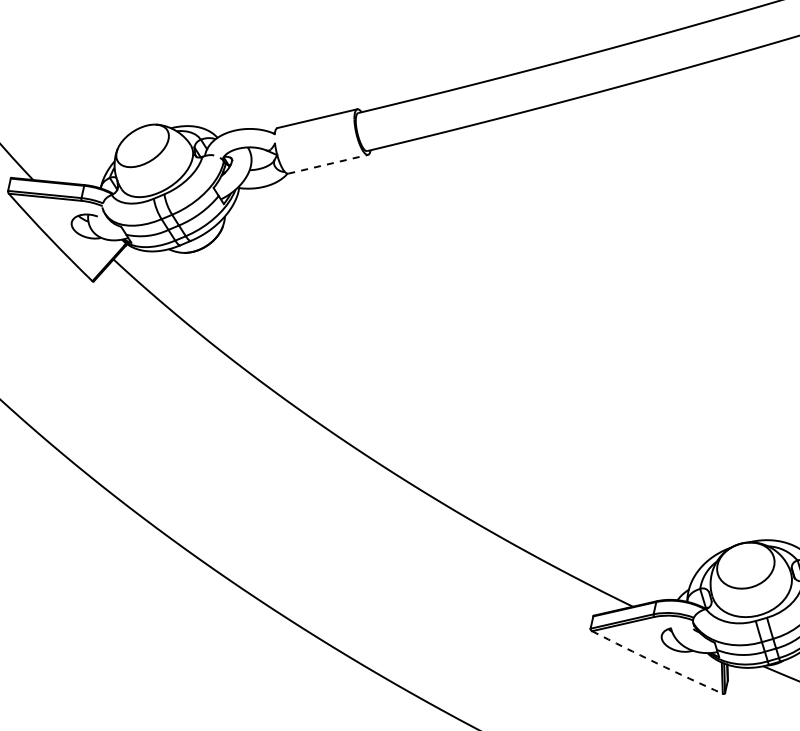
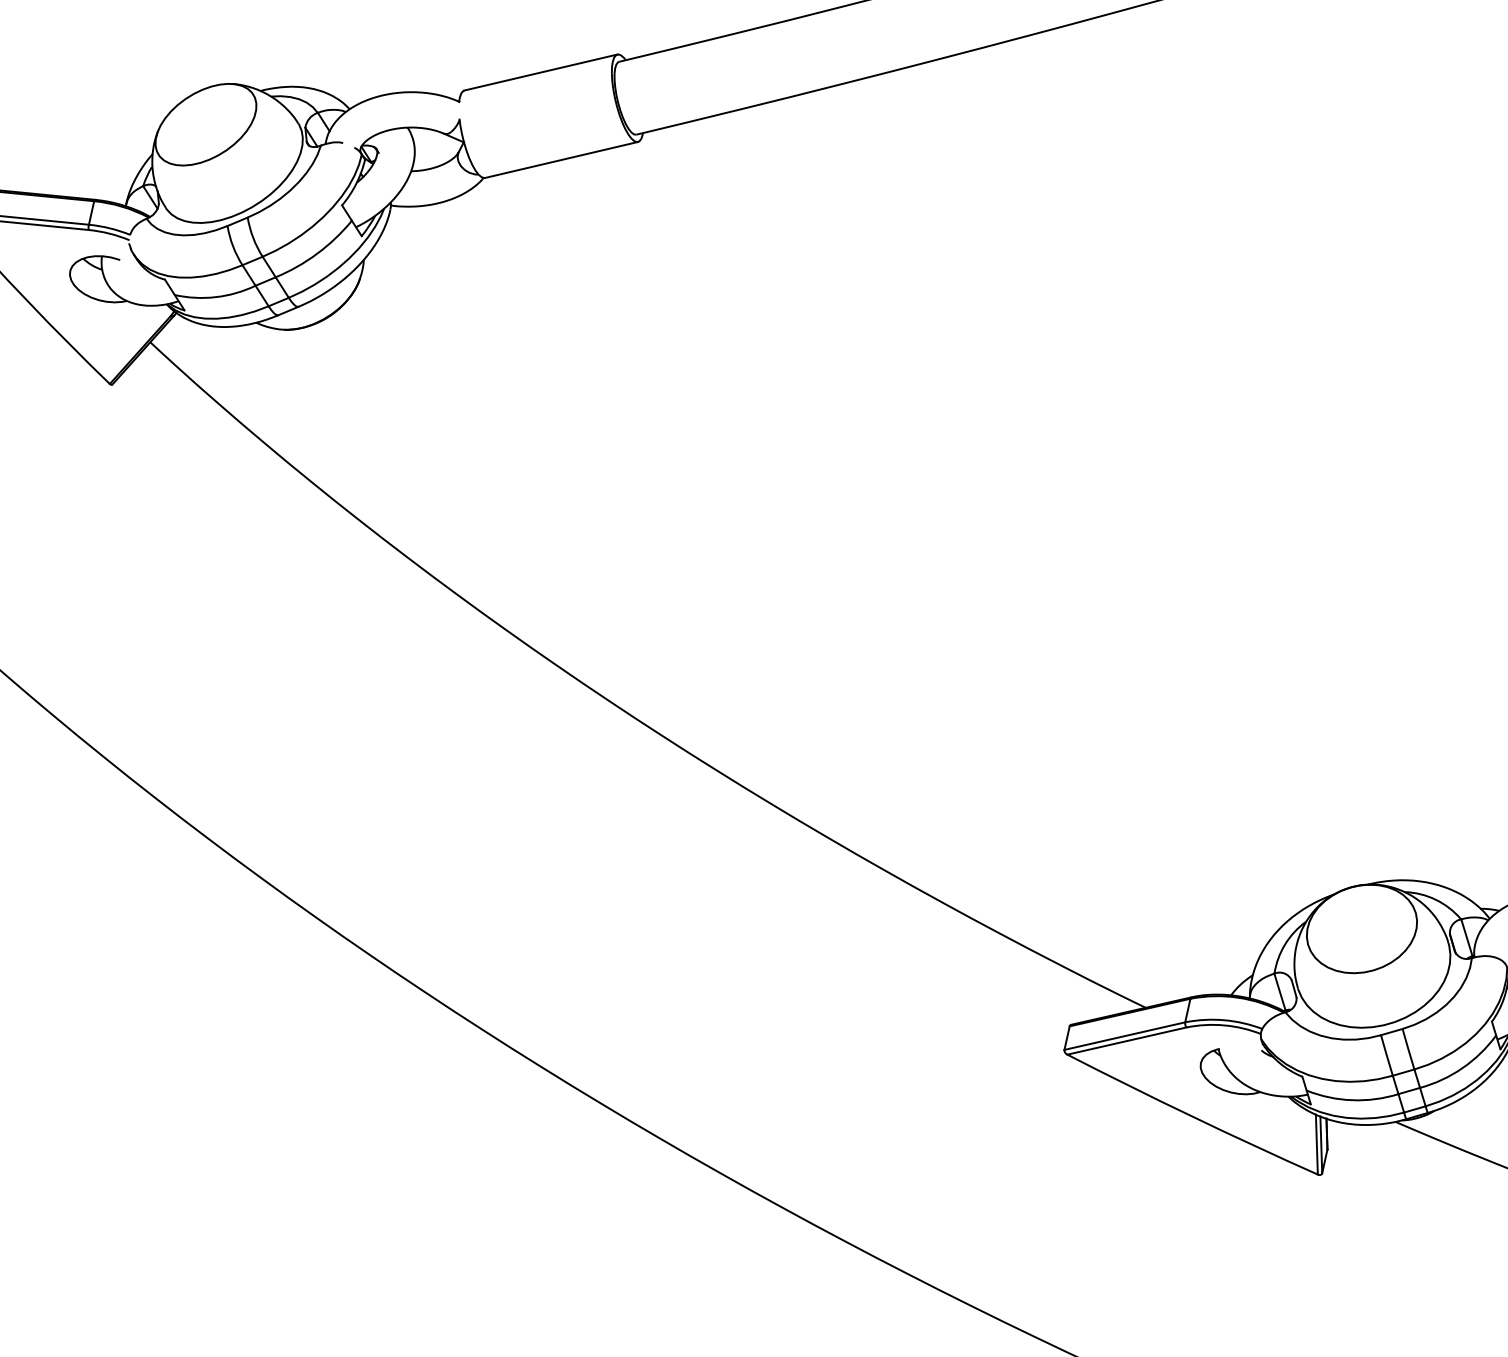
line: (328, 164) -> (562, 160), dashed -> solid
arc: (657, 663) -> (1192, 1116), dashed -> solid

